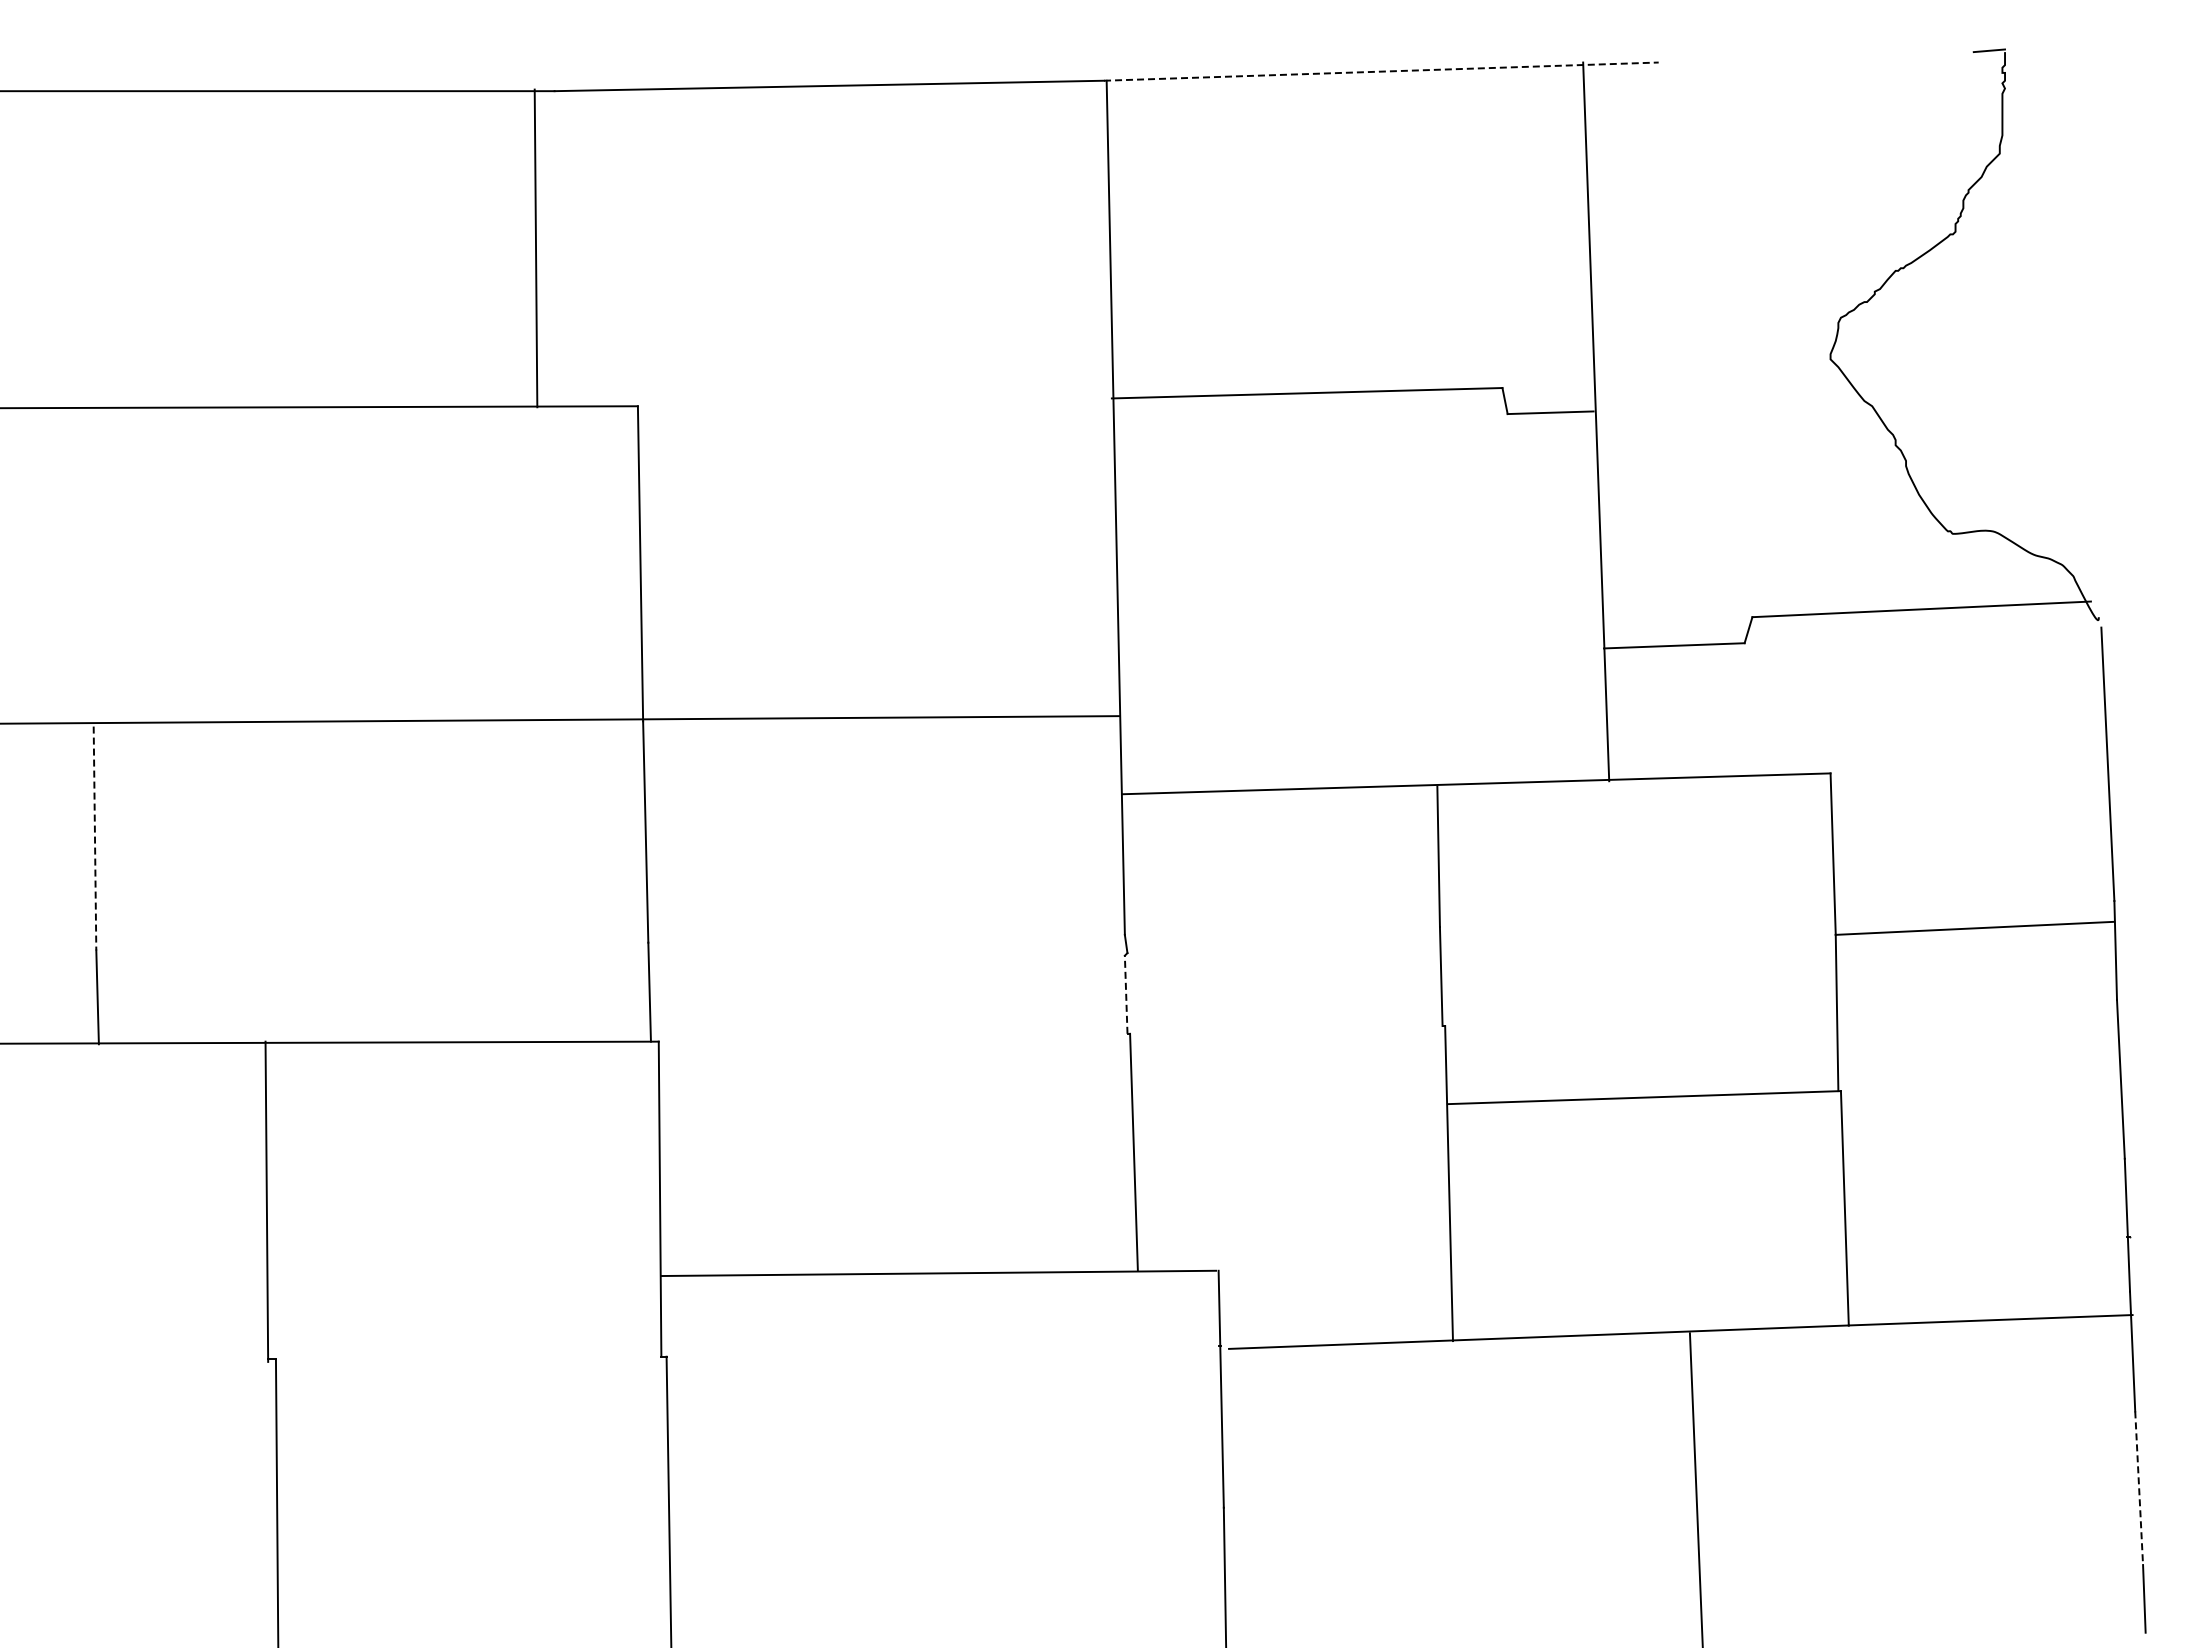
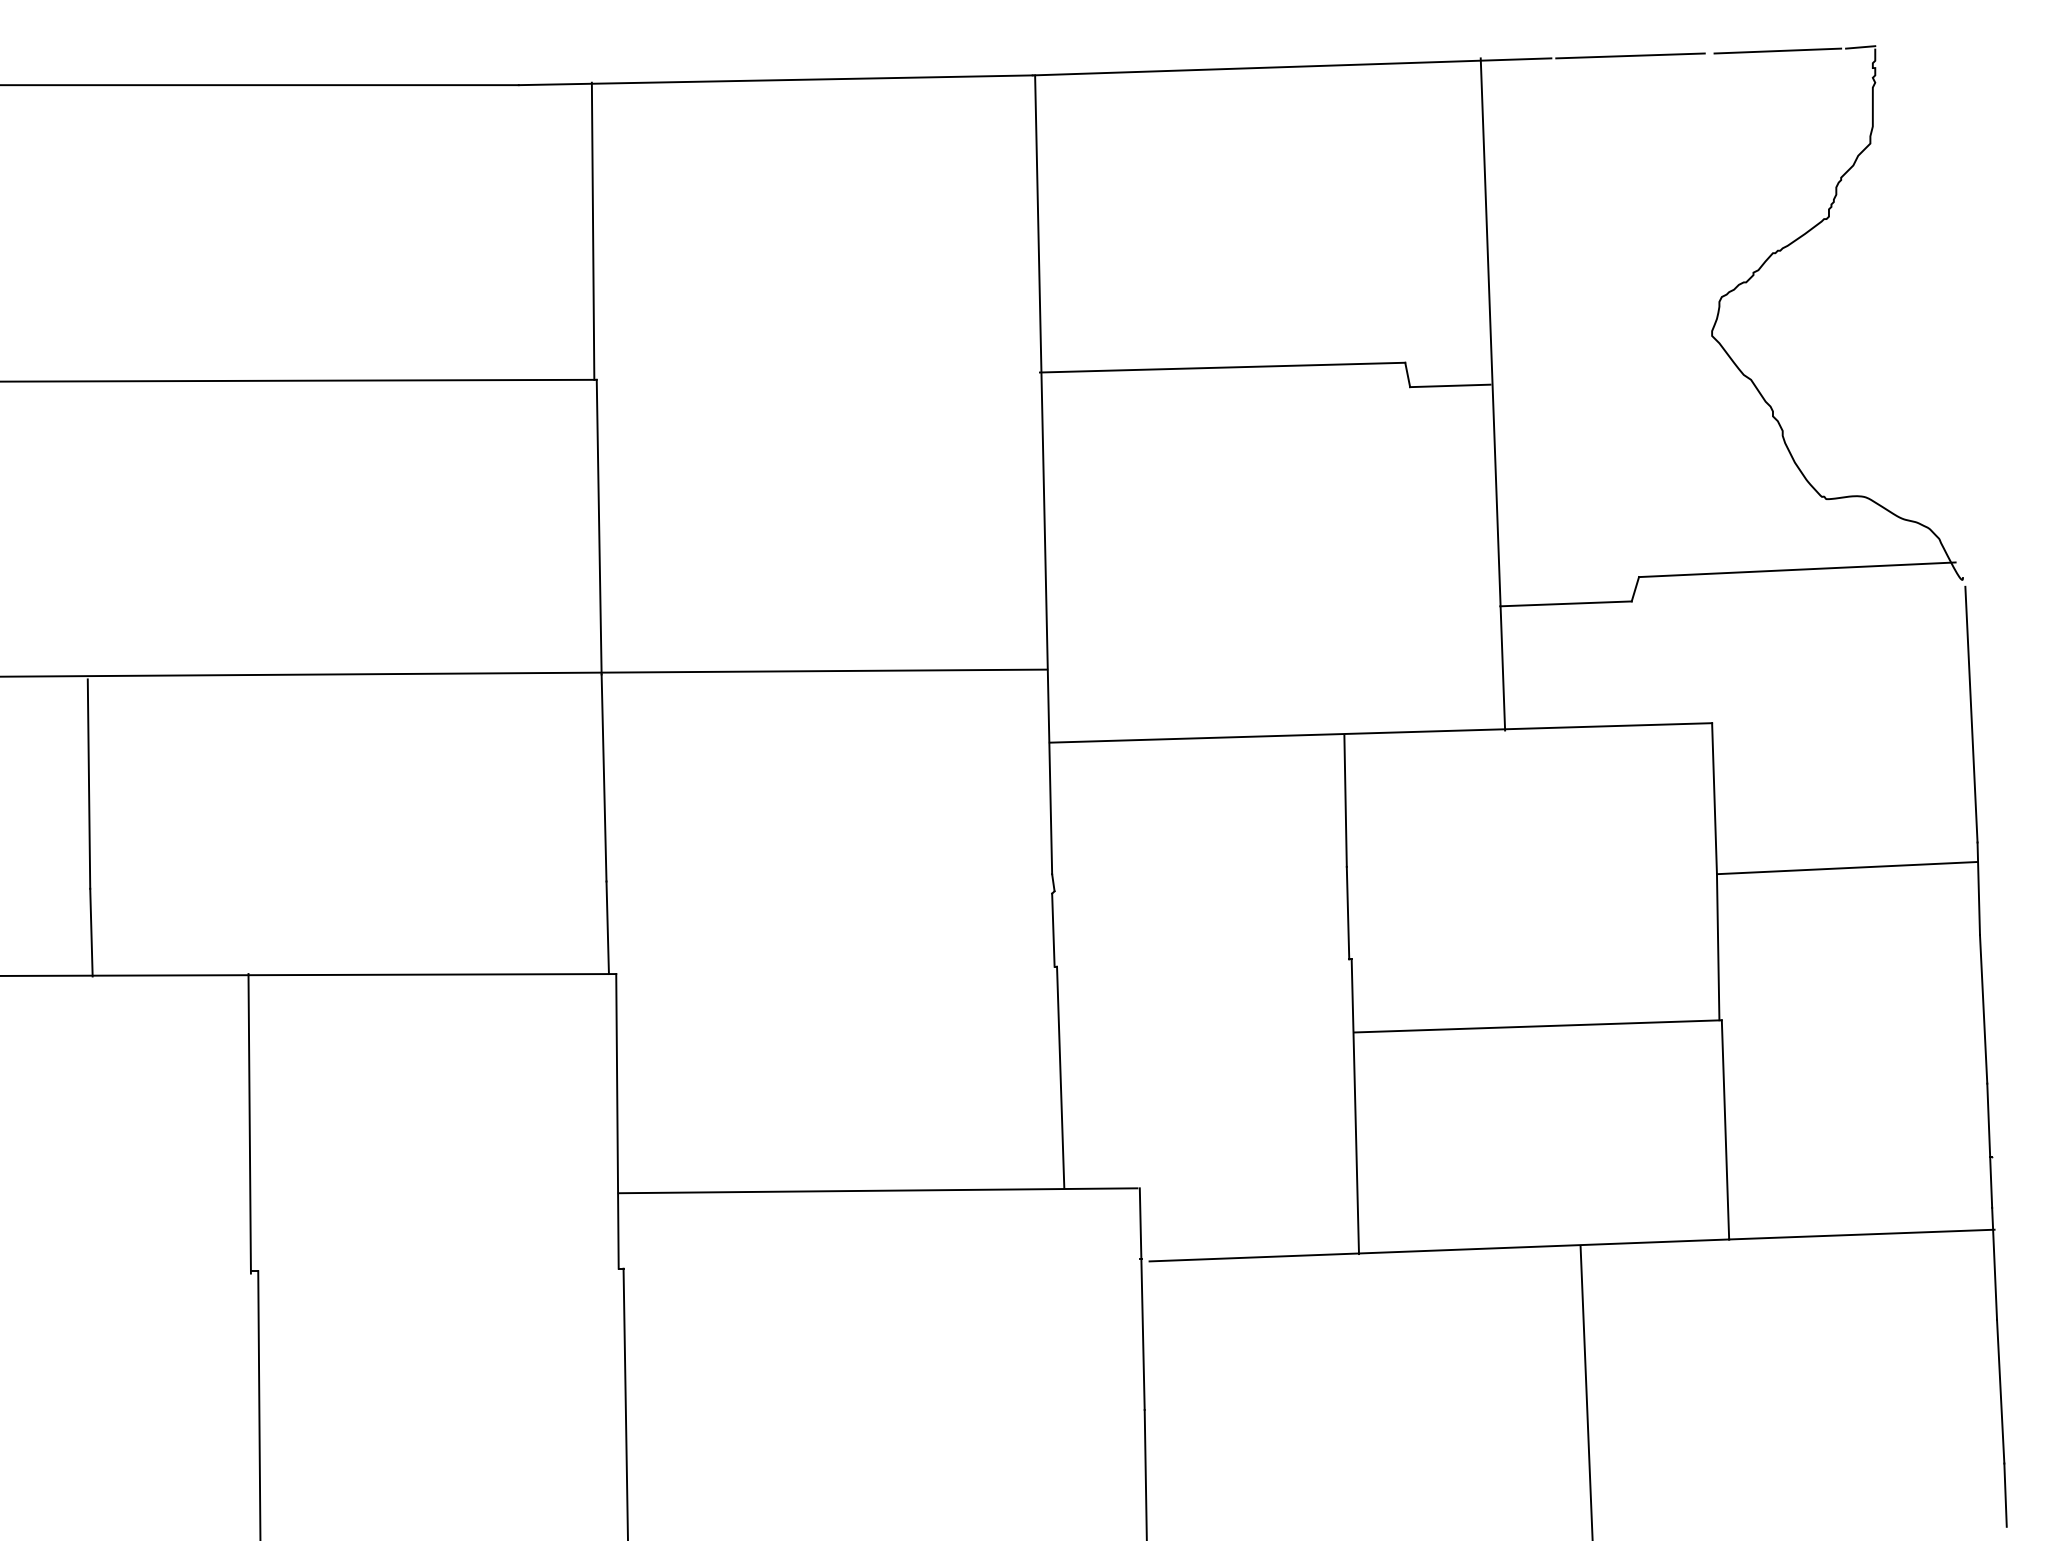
line: (1900, 54) -> (1777, 50), added
line: (1742, 59) -> (1629, 55), added
line: (1381, 71) -> (1292, 66), dashed -> solid
line: (535, 248) -> (592, 231), moved
line: (95, 838) -> (89, 784), dashed -> solid
line: (1126, 994) -> (1053, 929), dashed -> solid
line: (2139, 1488) -> (2001, 1391), dashed -> solid

